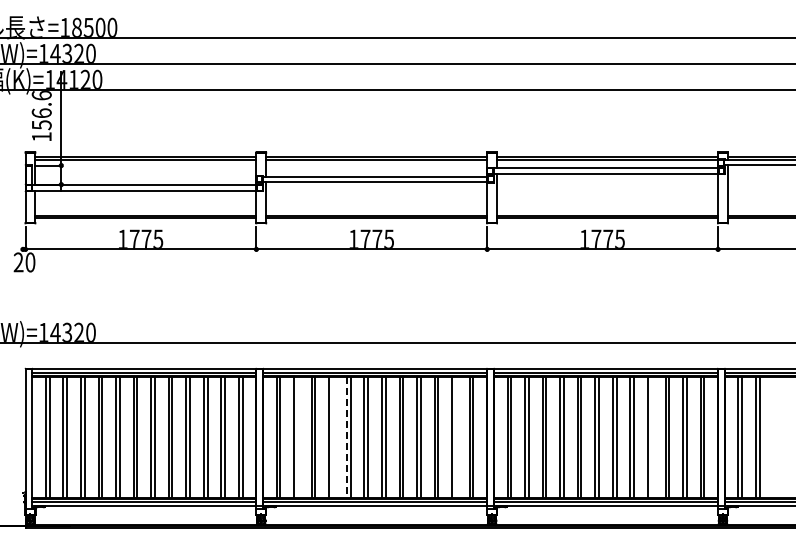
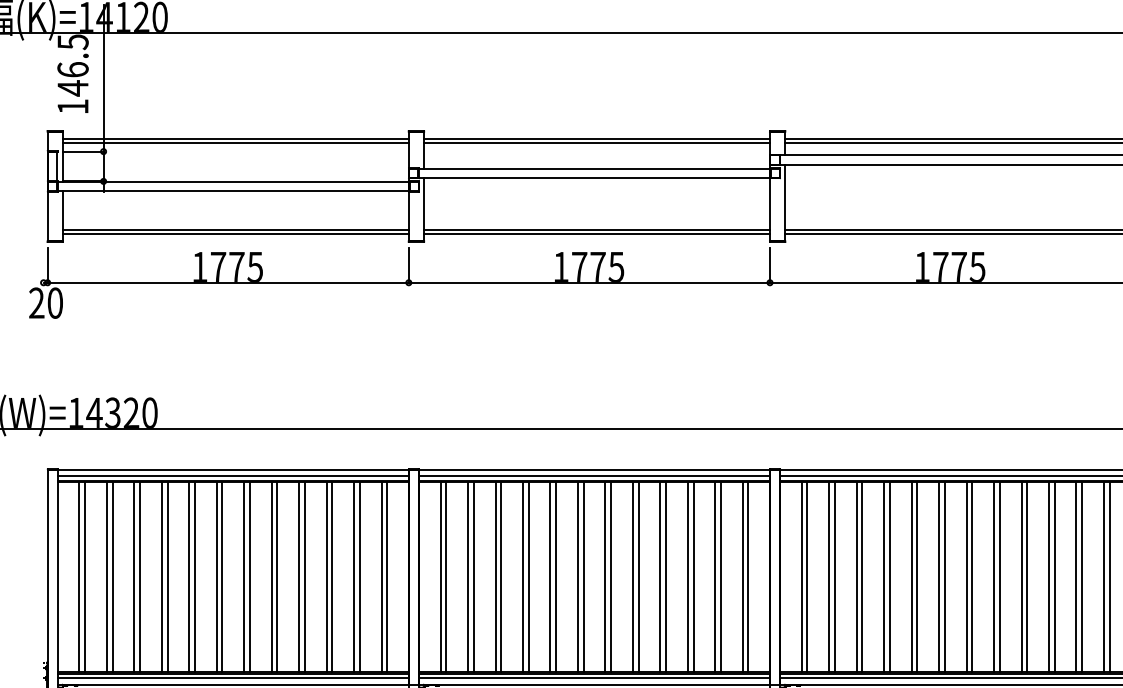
text: (41, 110) -> (72, 65), 156.6 -> 146.5
line: (297, 437) -> (473, 577), added
line: (333, 437) -> (529, 577), added
line: (346, 437) -> (549, 577), dashed -> solid
line: (455, 437) -> (720, 577), added
line: (651, 437) -> (1026, 577), added

